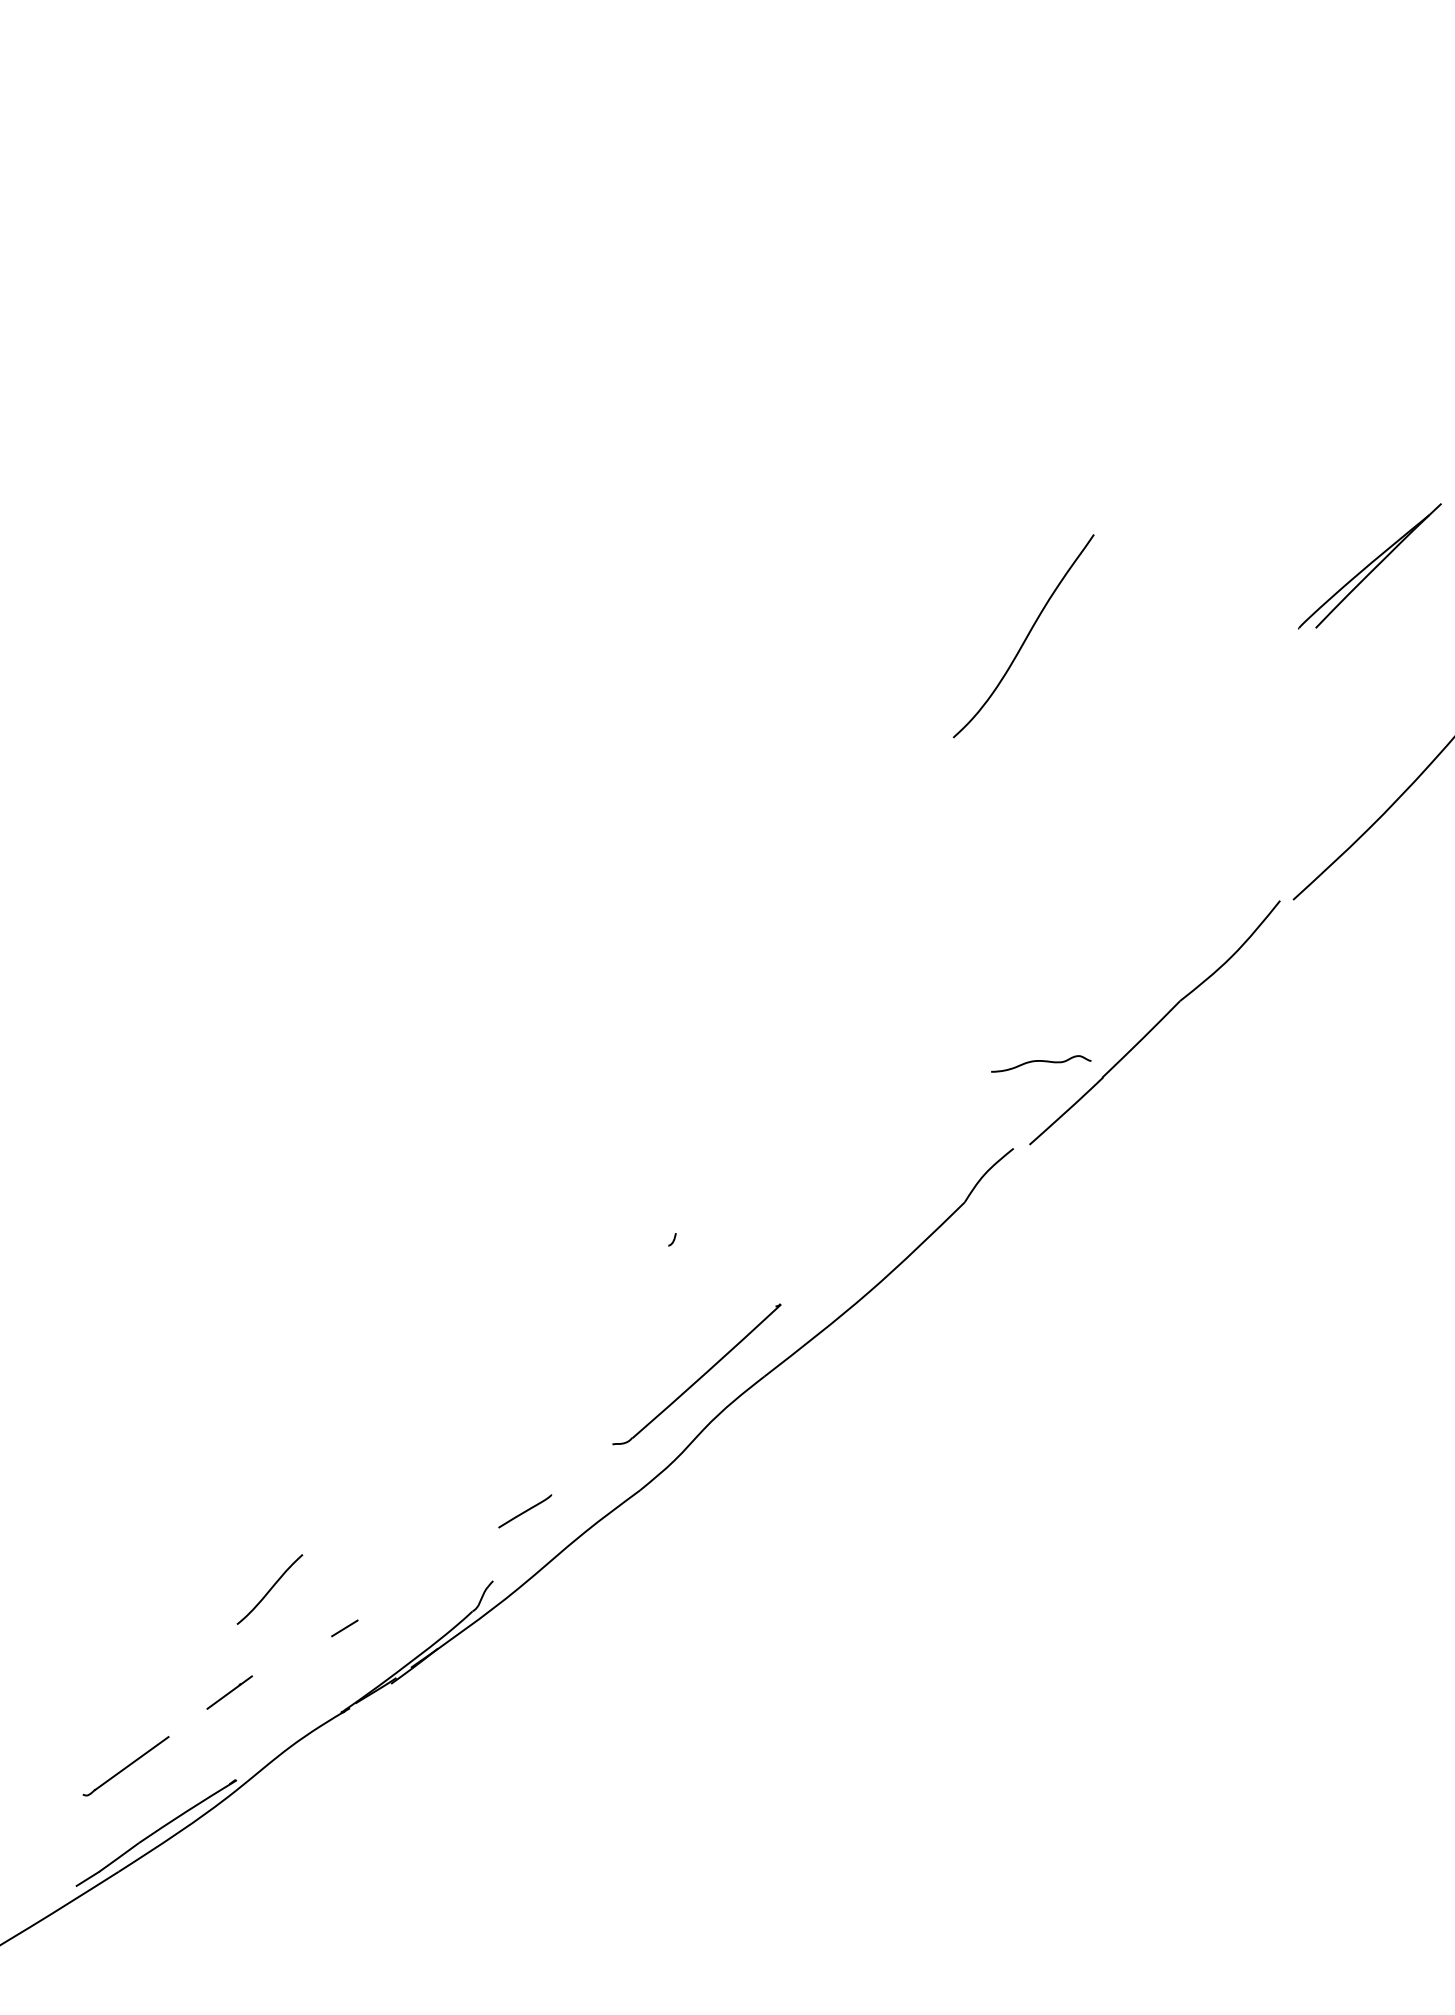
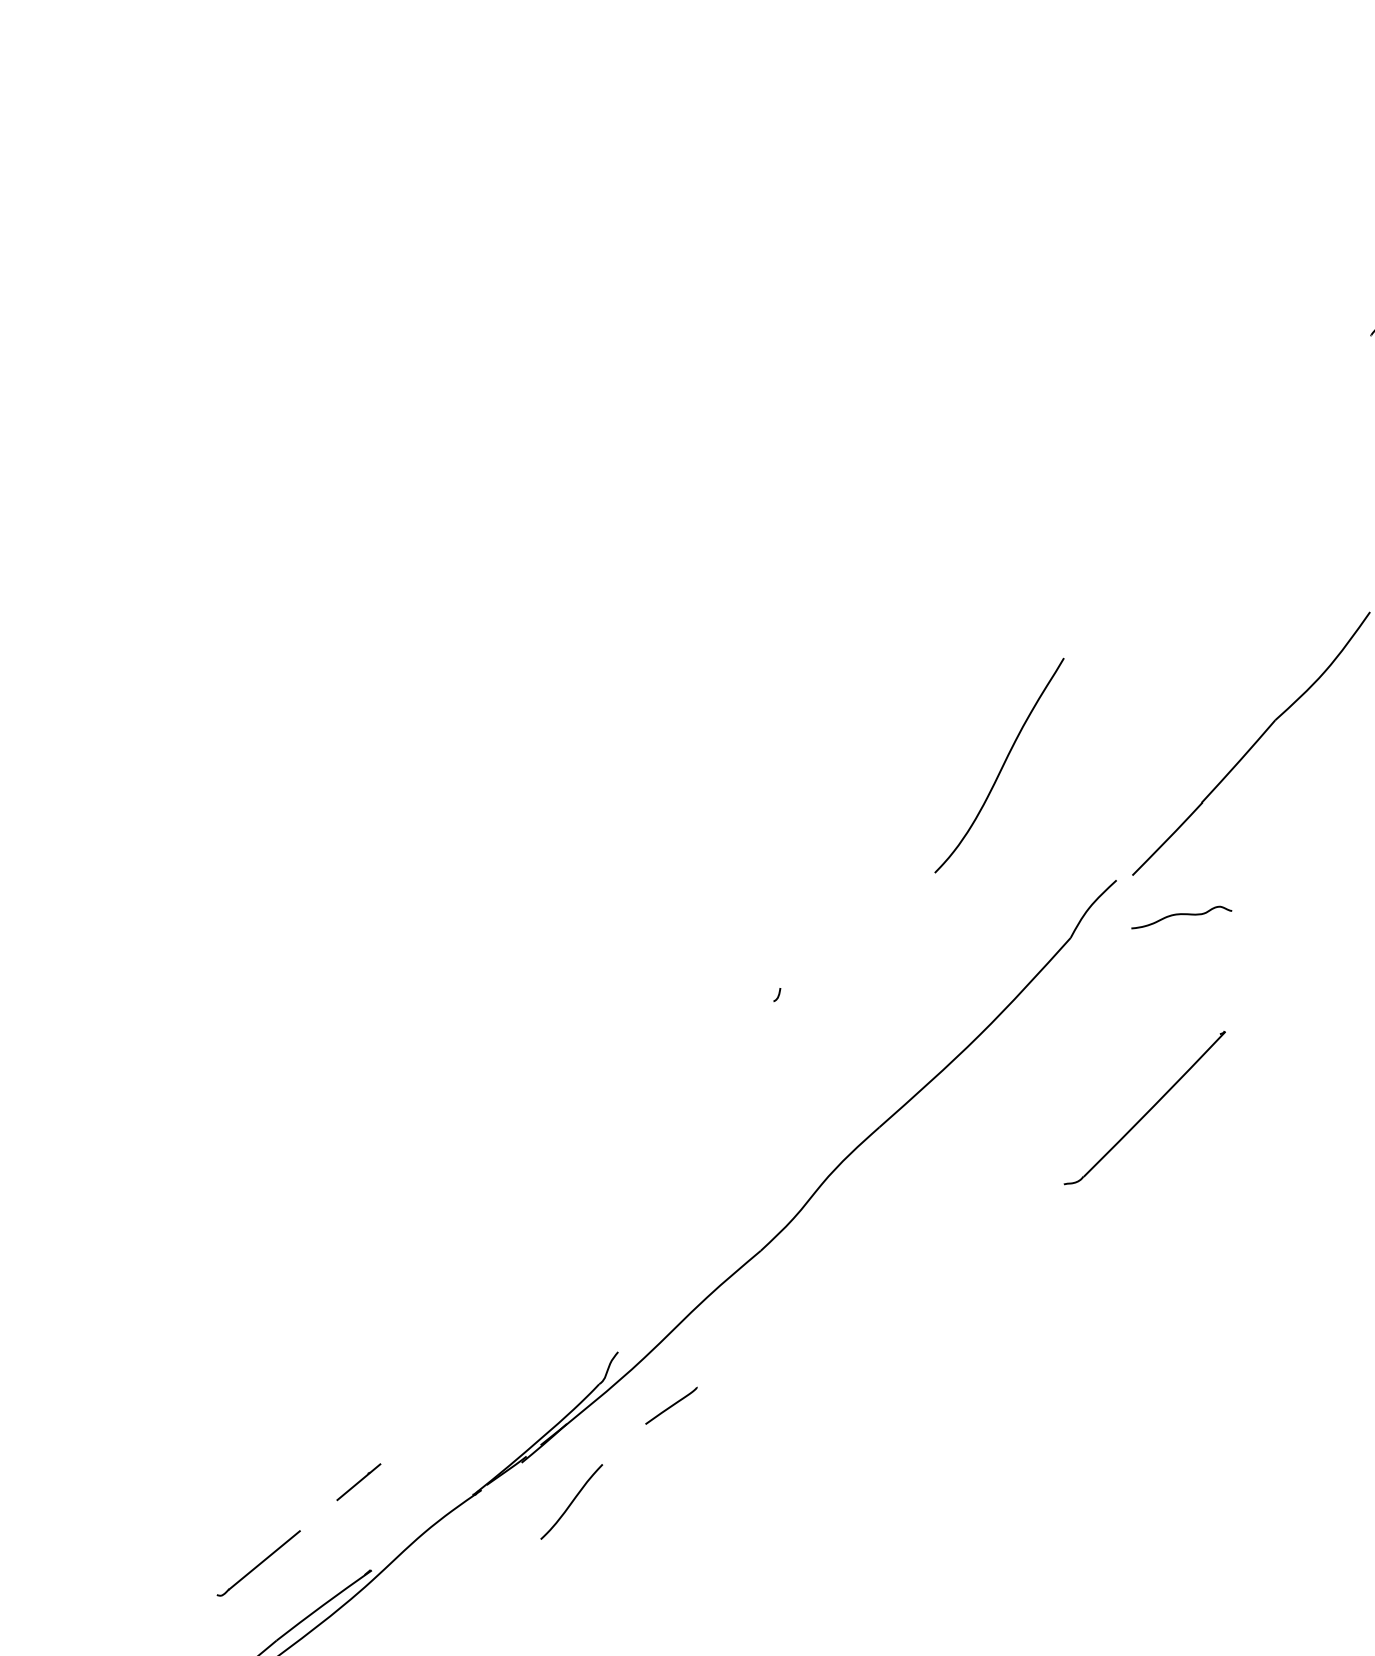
curve: (1025, 637) -> (1001, 766), moved
curve: (1041, 1061) -> (1181, 914), moved
part: (696, 1374) -> (1144, 1108), moved
line: (525, 1511) -> (671, 1405), moved
curve: (269, 1589) -> (571, 1501), moved
line: (344, 1628) -> (470, 1409), removed

